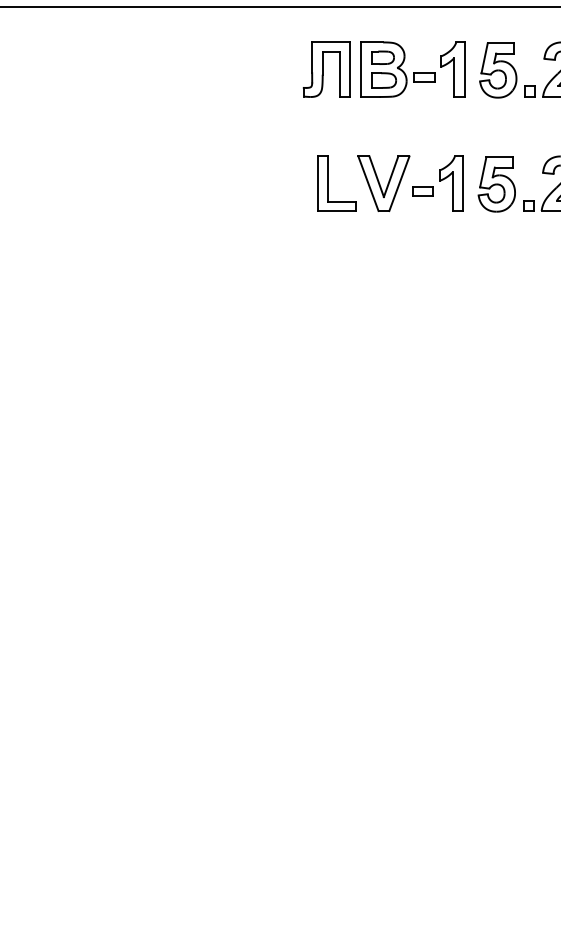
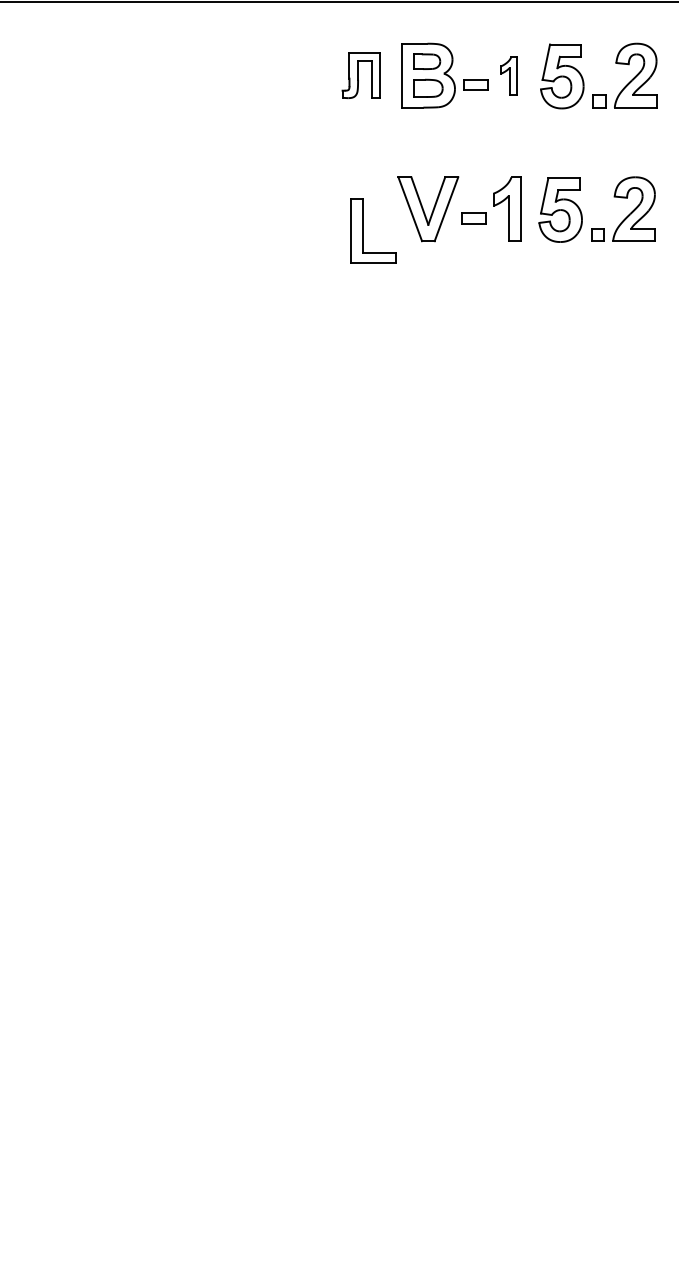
part: (326, 69) -> (361, 75), size x0.7
part: (452, 69) -> (508, 75), size x0.6
part: (328, 183) -> (363, 230), moved

